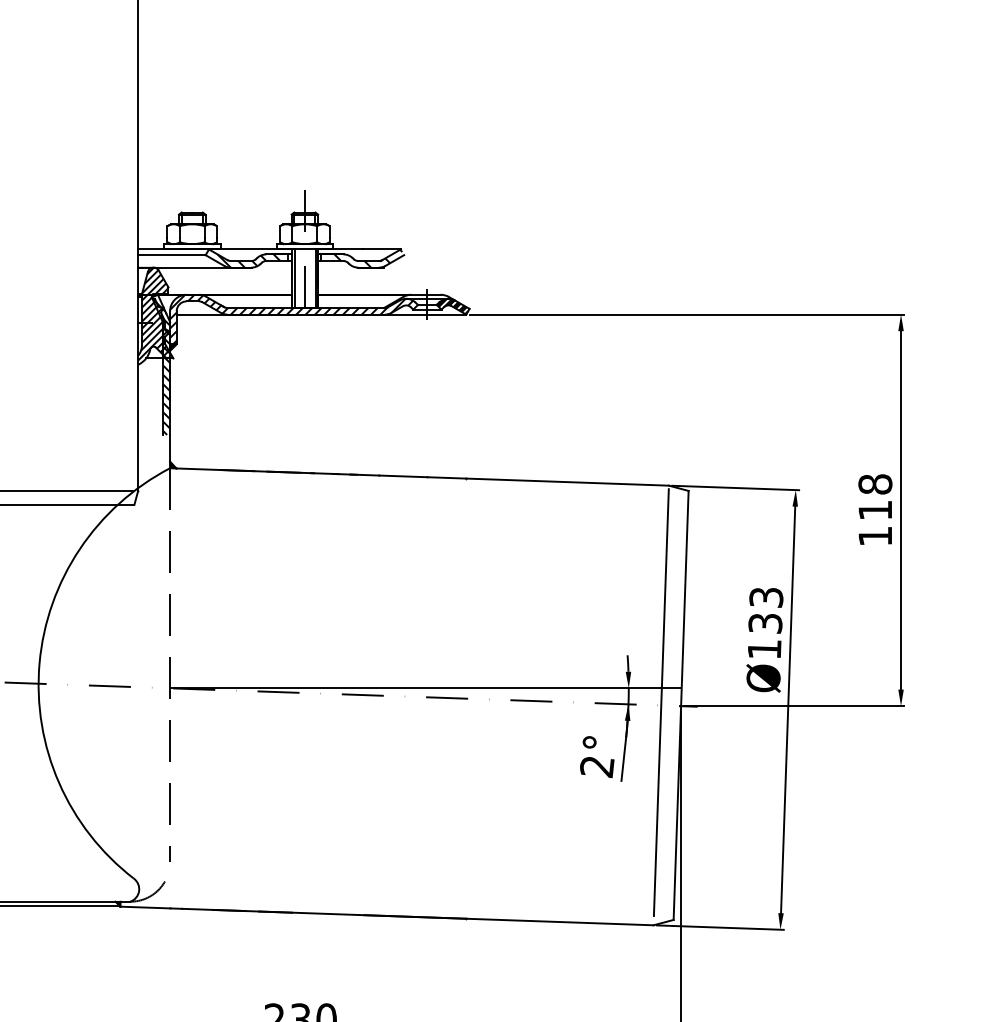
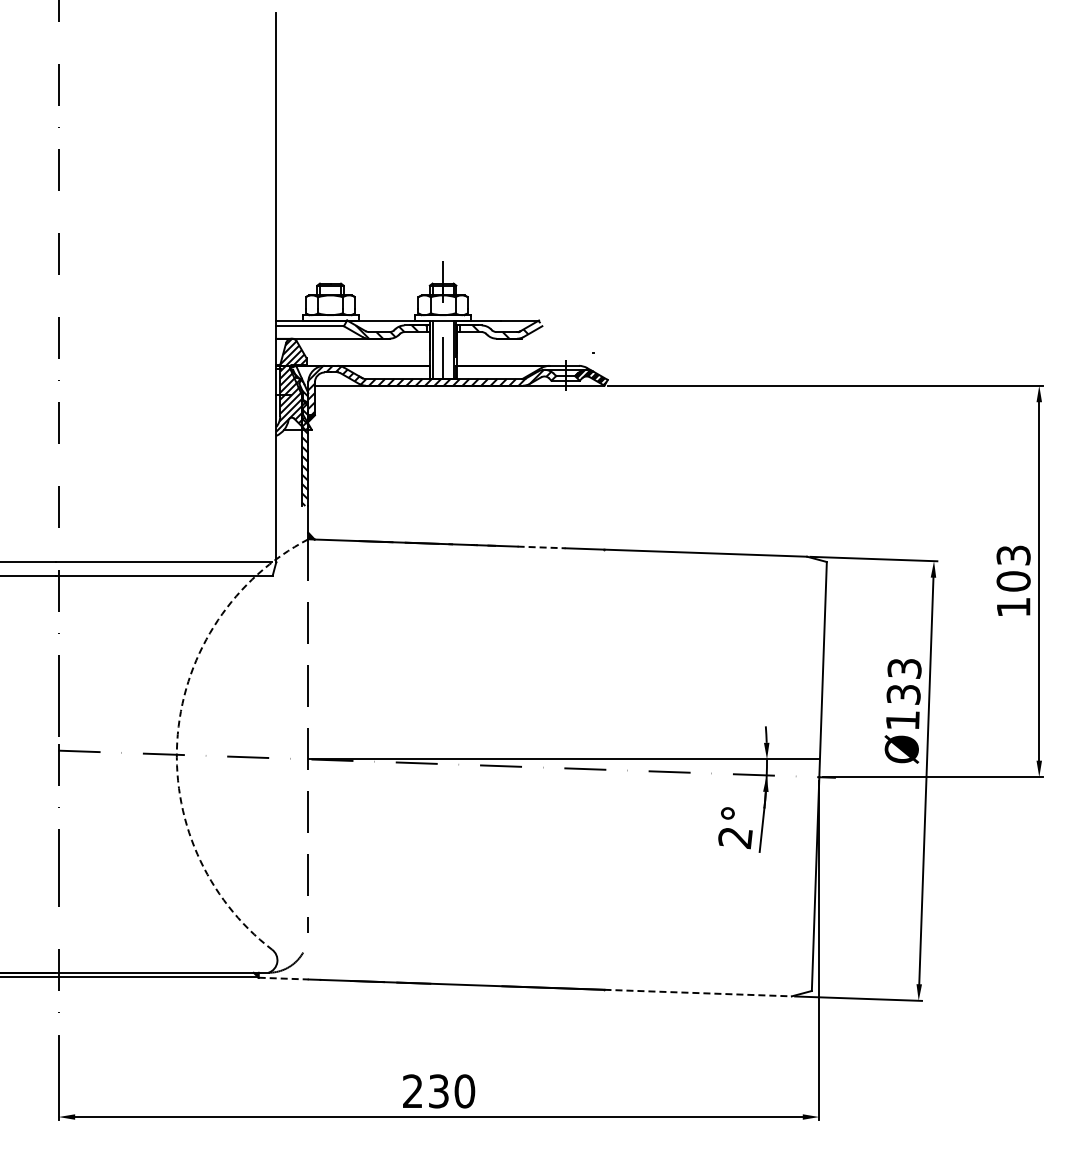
line: (403, 476) -> (541, 547), solid -> dashed
text: (875, 497) -> (1013, 568), 118 -> 103
arc: (39, 663) -> (177, 734), solid -> dashed
line: (661, 702) -> (799, 773), removed
line: (146, 907) -> (284, 978), solid -> dashed
line: (560, 922) -> (698, 993), solid -> dashed

